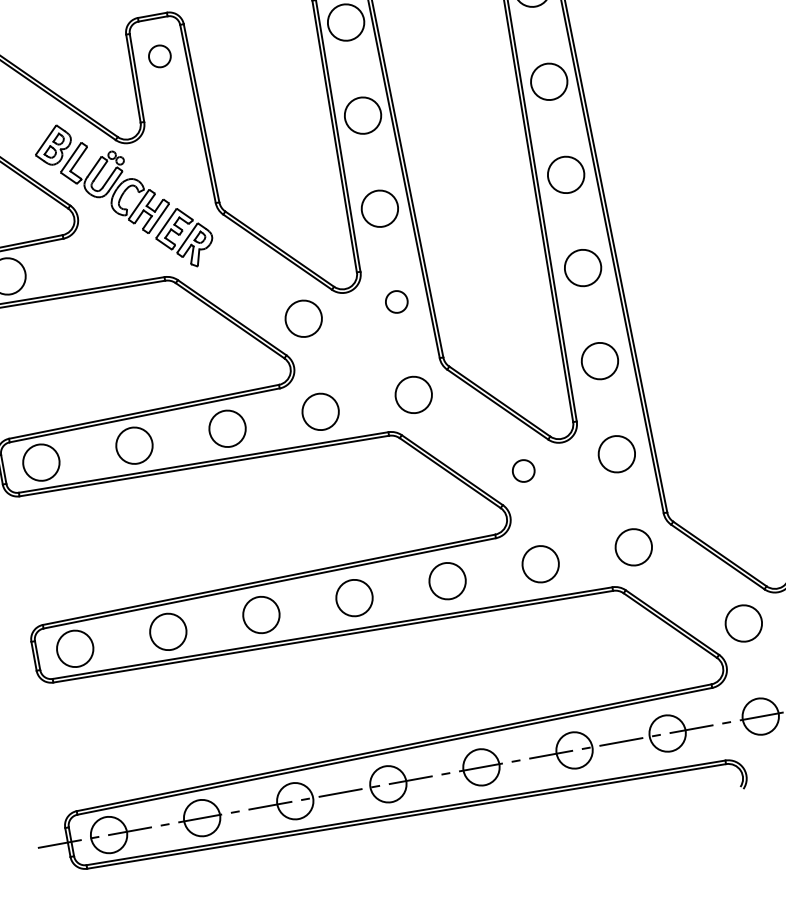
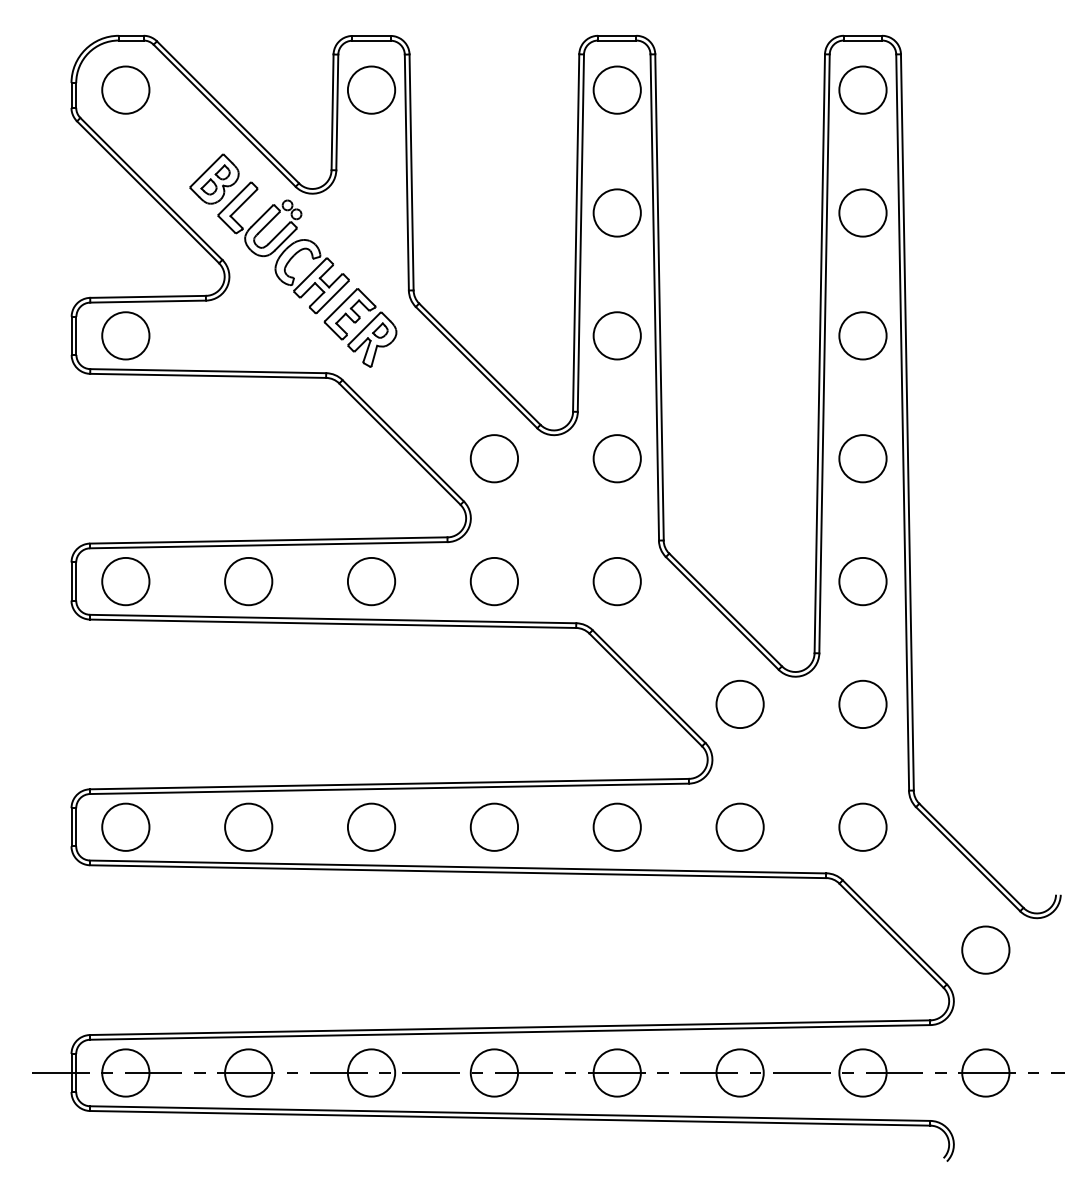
circle: (159, 55) -> (371, 89), size x1.67
circle: (396, 301) -> (616, 458), size x1.67
circle: (523, 470) -> (739, 703), size x1.67

